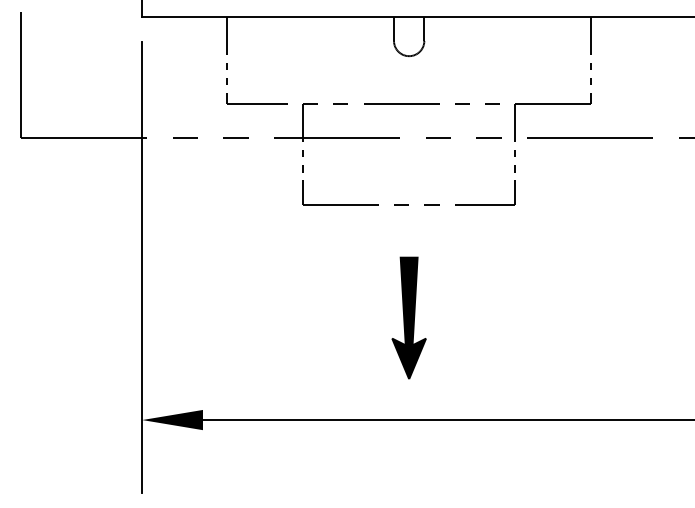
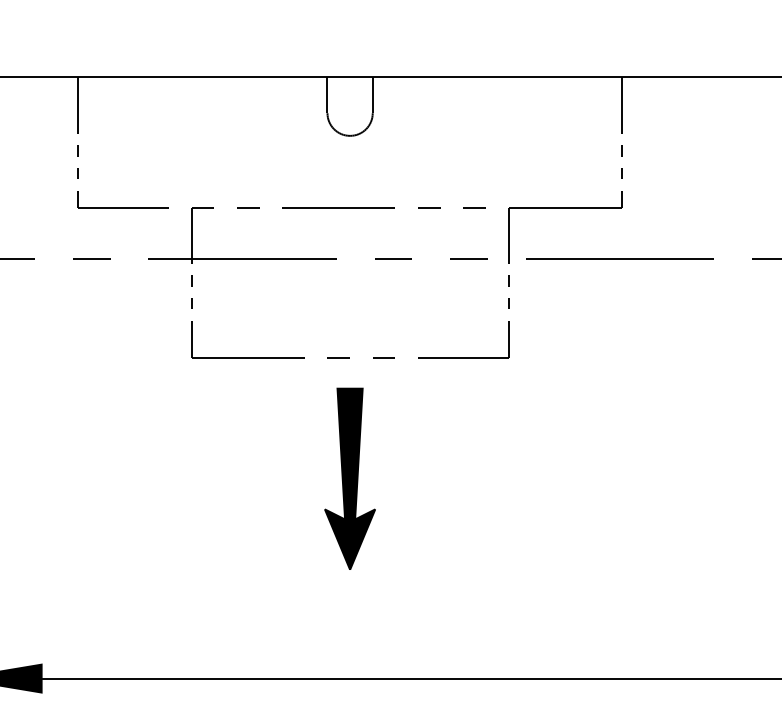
part: (408, 317) -> (349, 477), moved

